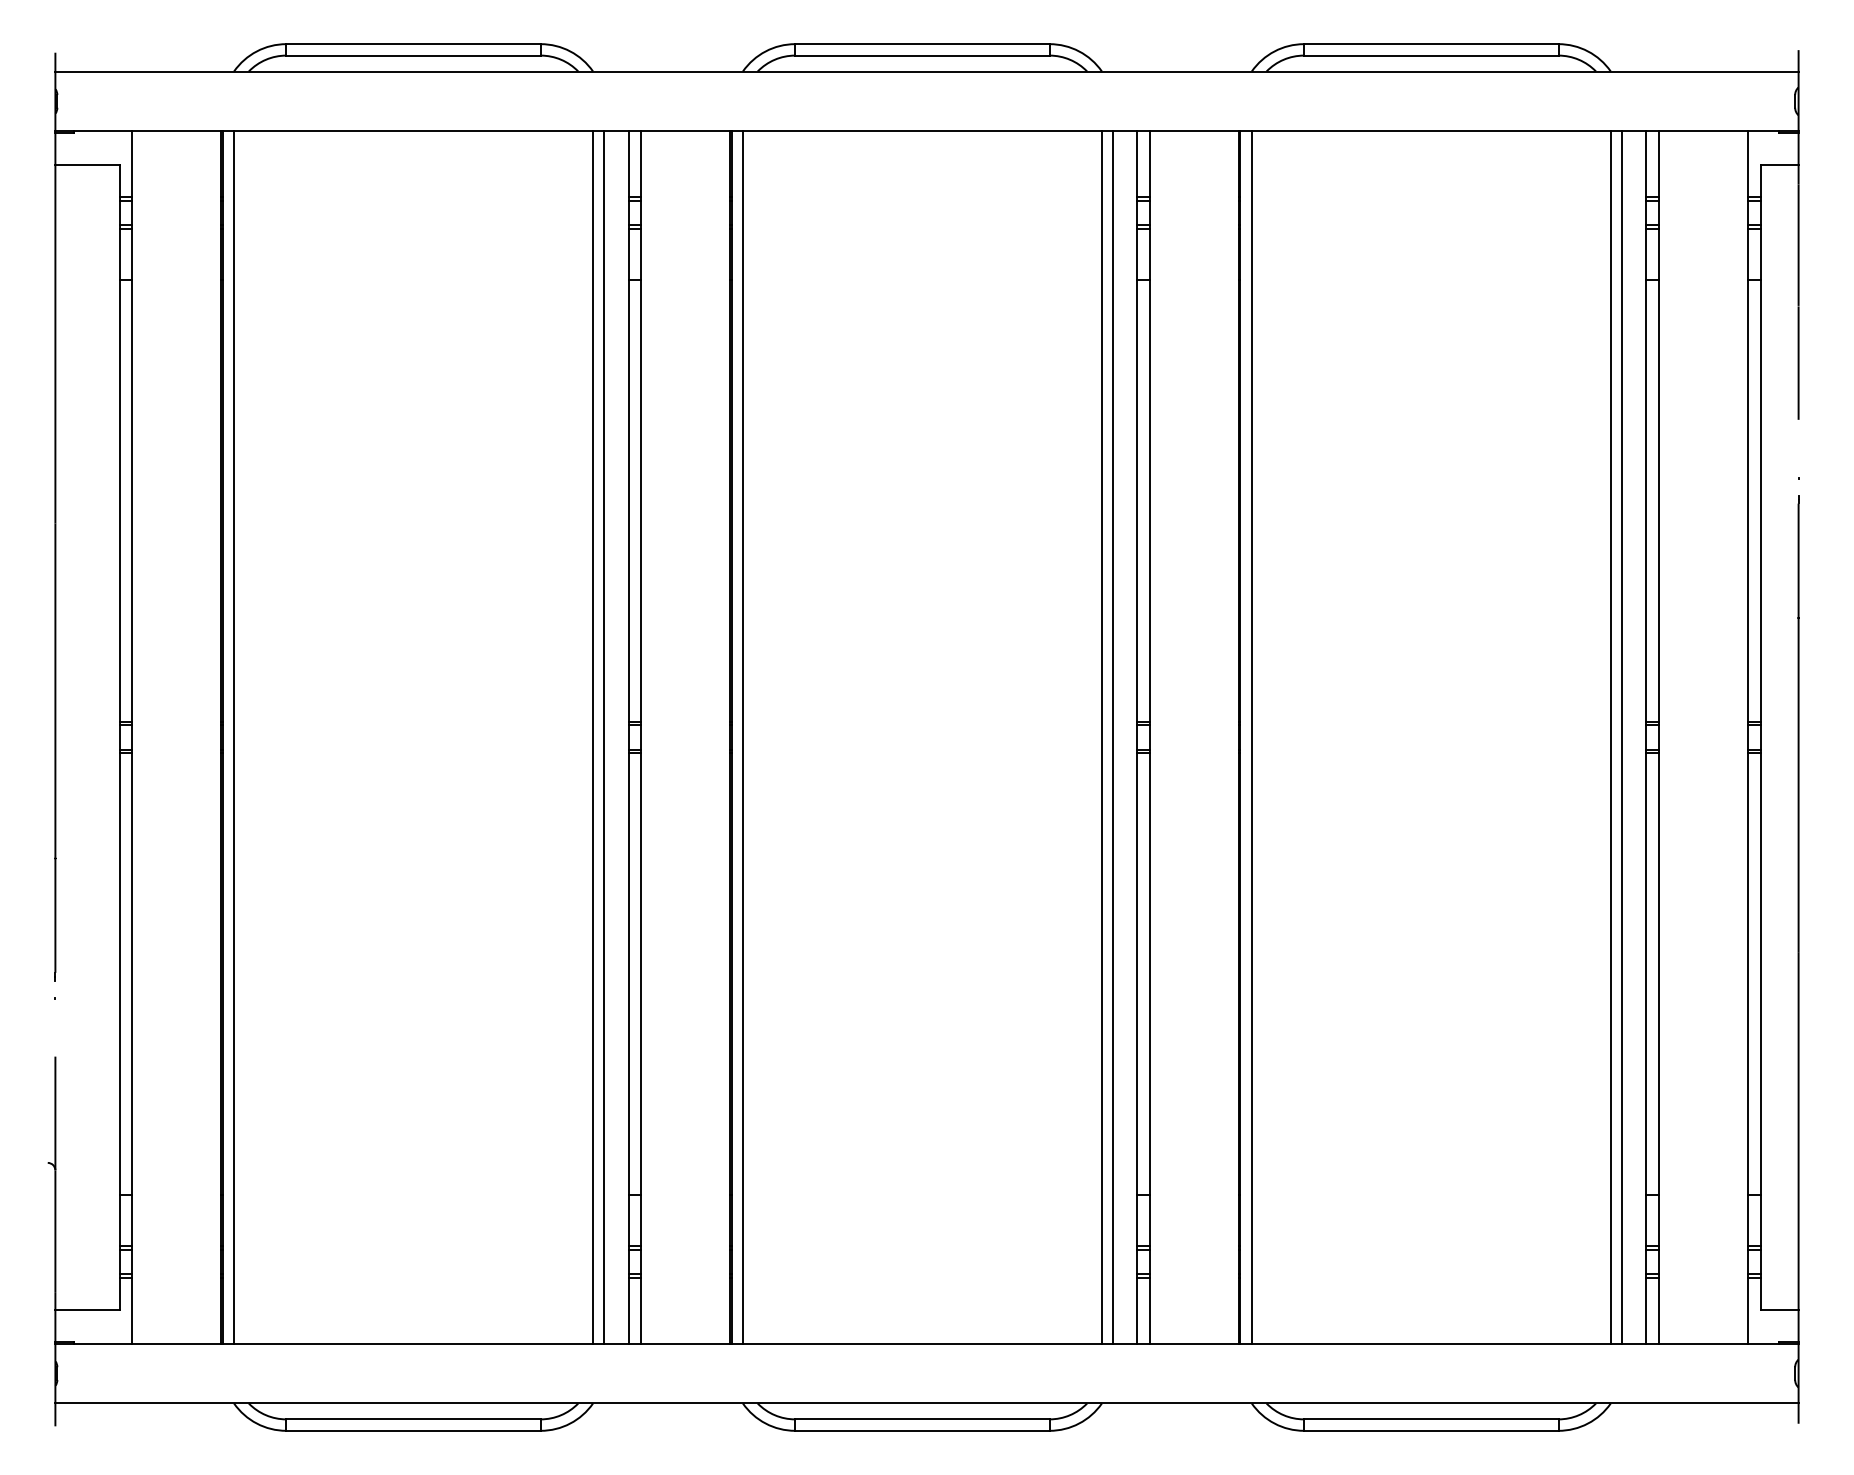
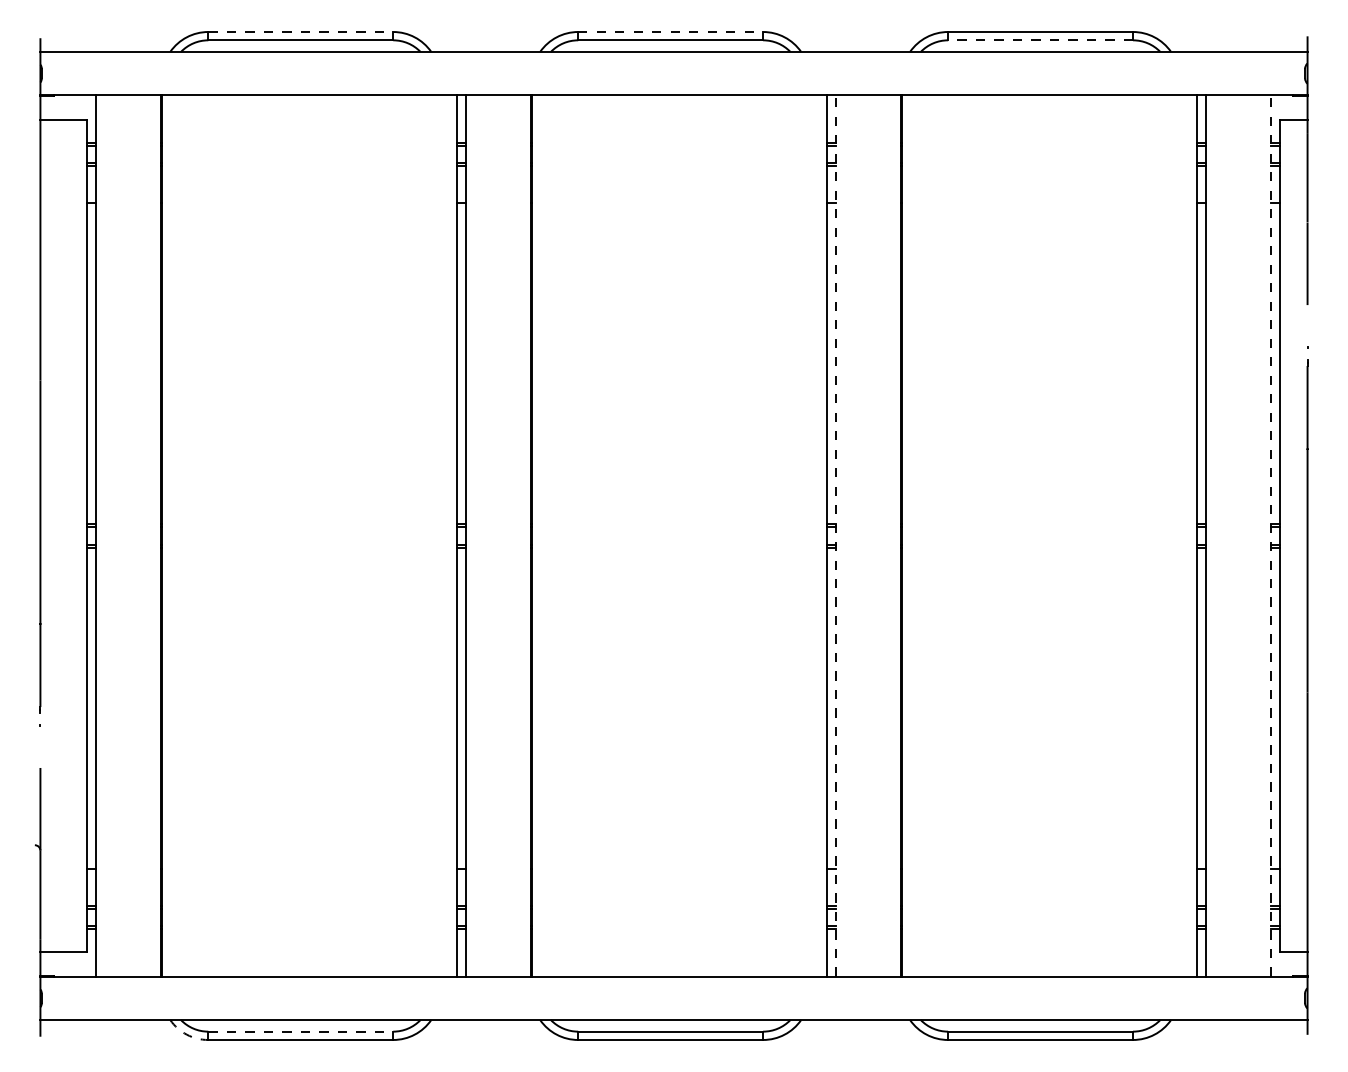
line: (414, 44) -> (301, 32), solid -> dashed
line: (923, 44) -> (671, 32), solid -> dashed
line: (1431, 55) -> (1040, 40), solid -> dashed
line: (234, 736) -> (170, 535), removed
line: (593, 736) -> (431, 535), removed
line: (604, 736) -> (439, 535), removed
line: (743, 736) -> (540, 535), removed
line: (1102, 736) -> (801, 535), removed
line: (1113, 736) -> (809, 535), removed
line: (1150, 736) -> (836, 535), solid -> dashed
line: (1252, 736) -> (910, 535), removed
line: (1610, 736) -> (1170, 535), removed
line: (1622, 736) -> (1179, 535), removed
line: (1747, 736) -> (1270, 535), solid -> dashed
line: (414, 1419) -> (301, 1031), solid -> dashed
arc: (256, 1423) -> (186, 1034), solid -> dashed

